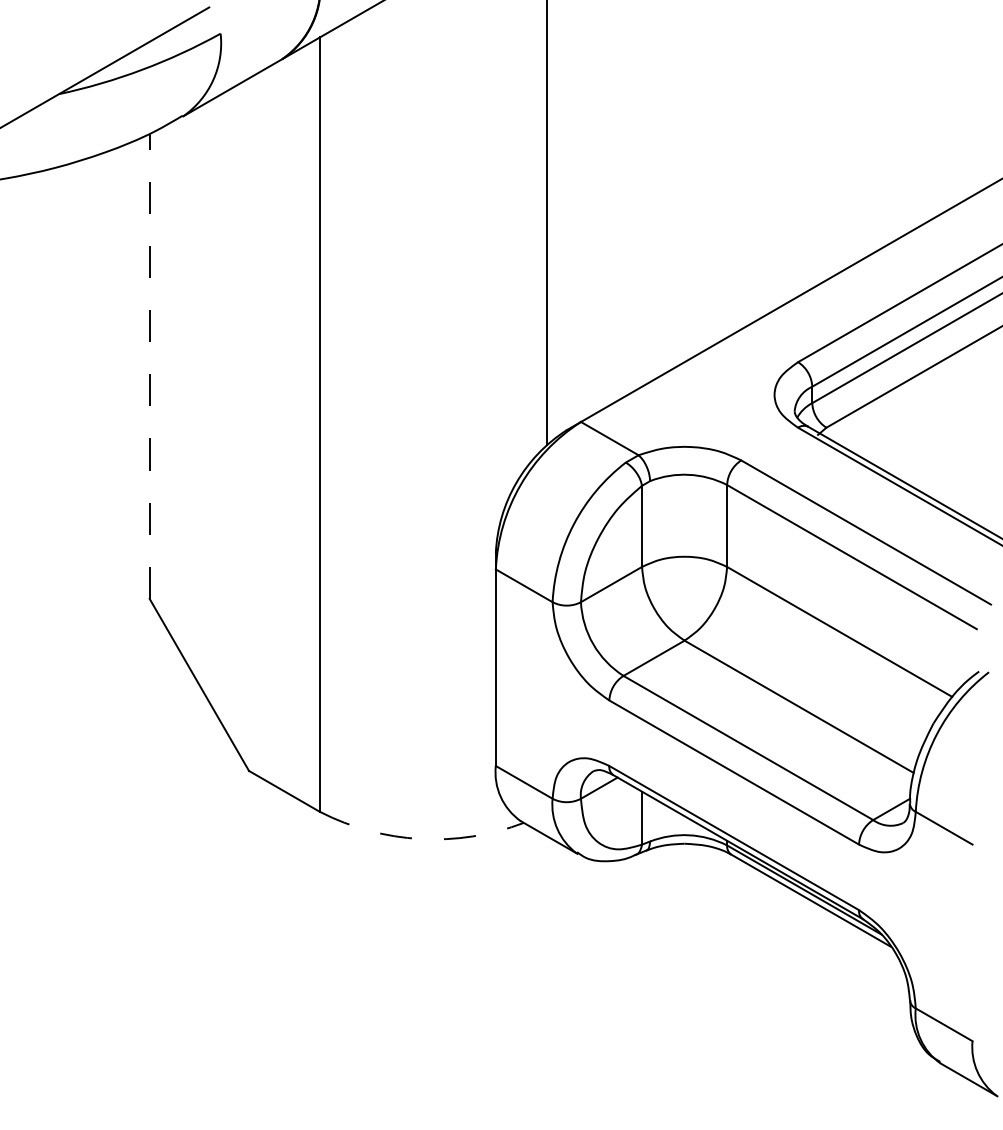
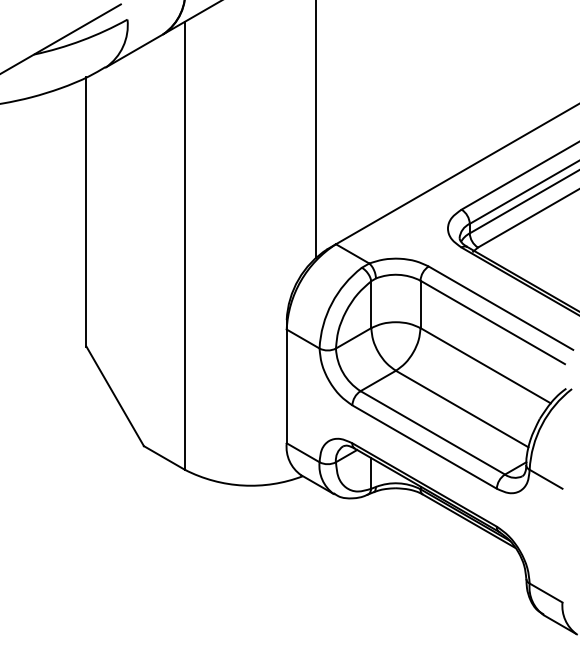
line: (149, 367) -> (86, 212), dashed -> solid
arc: (421, 838) -> (243, 485), dashed -> solid

